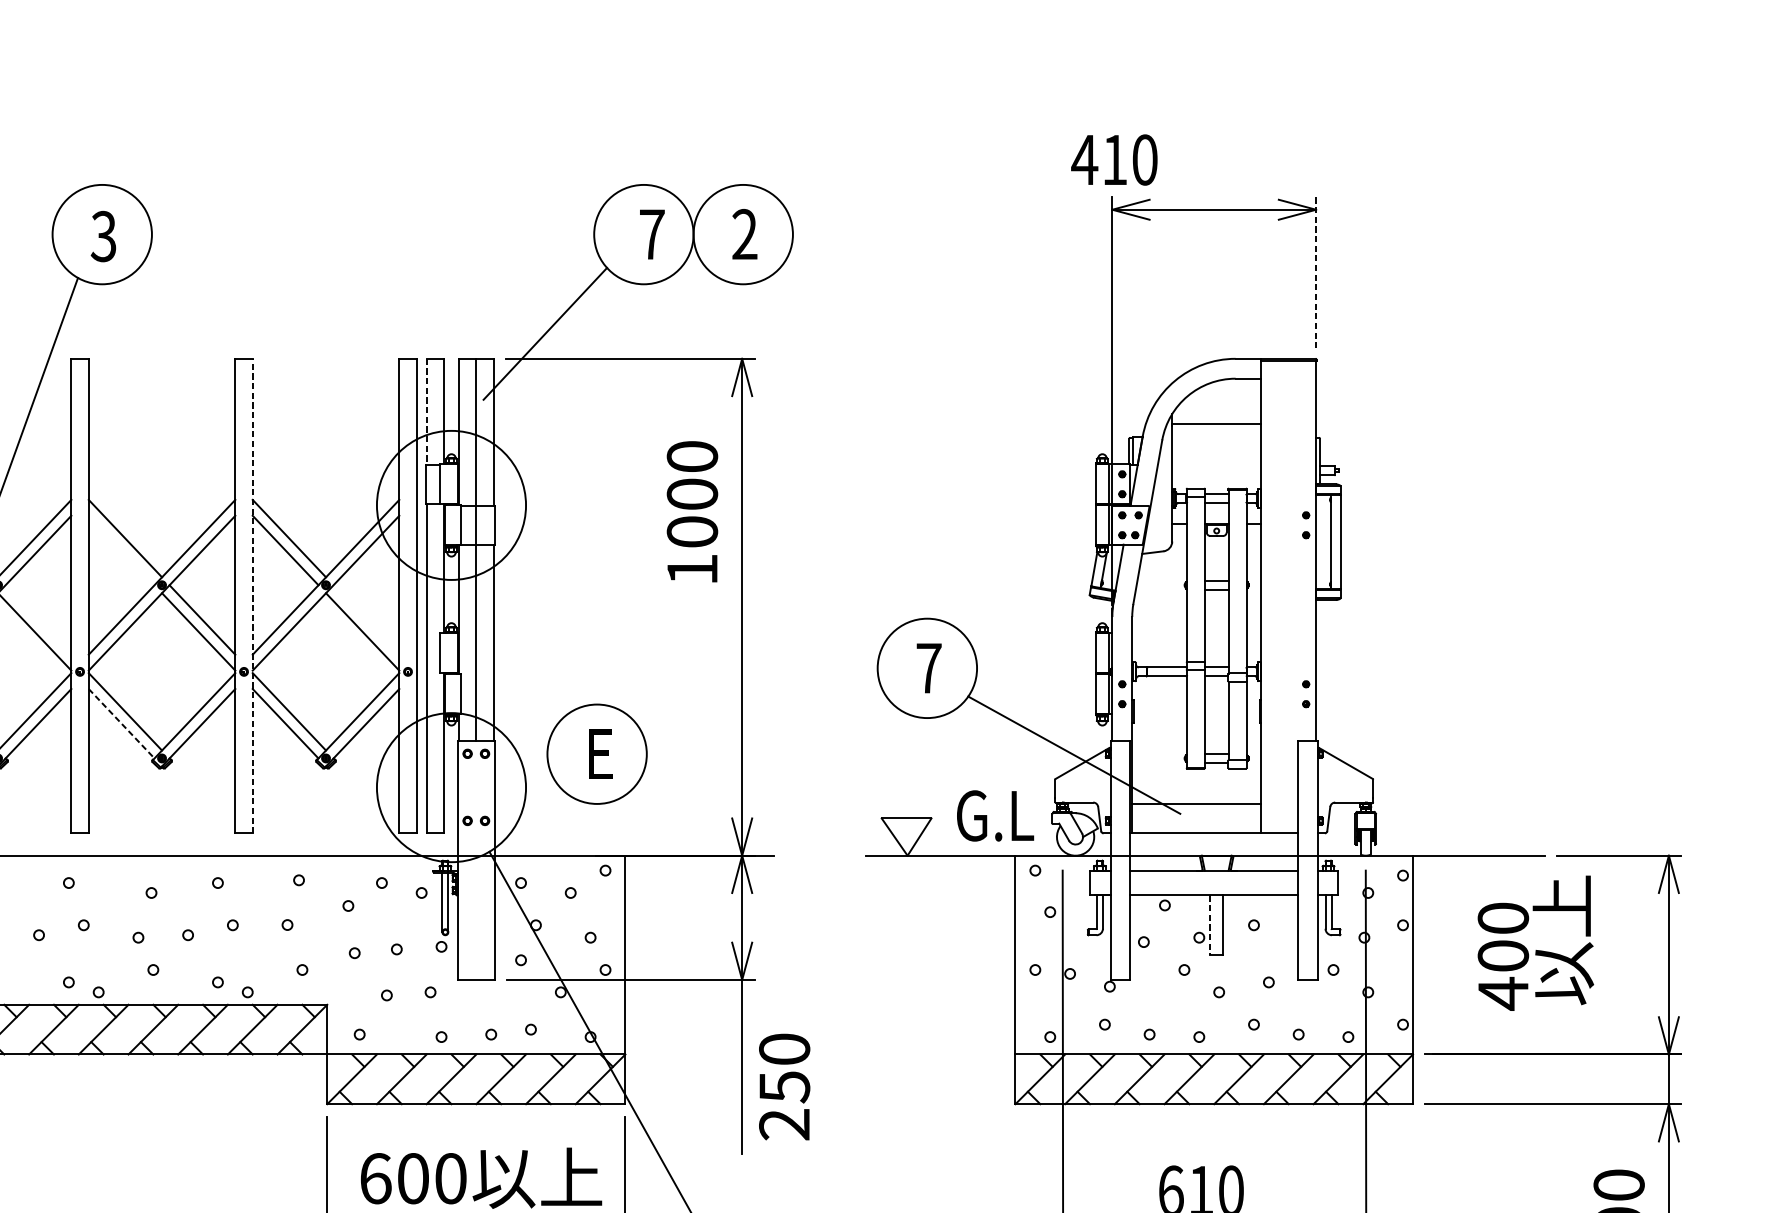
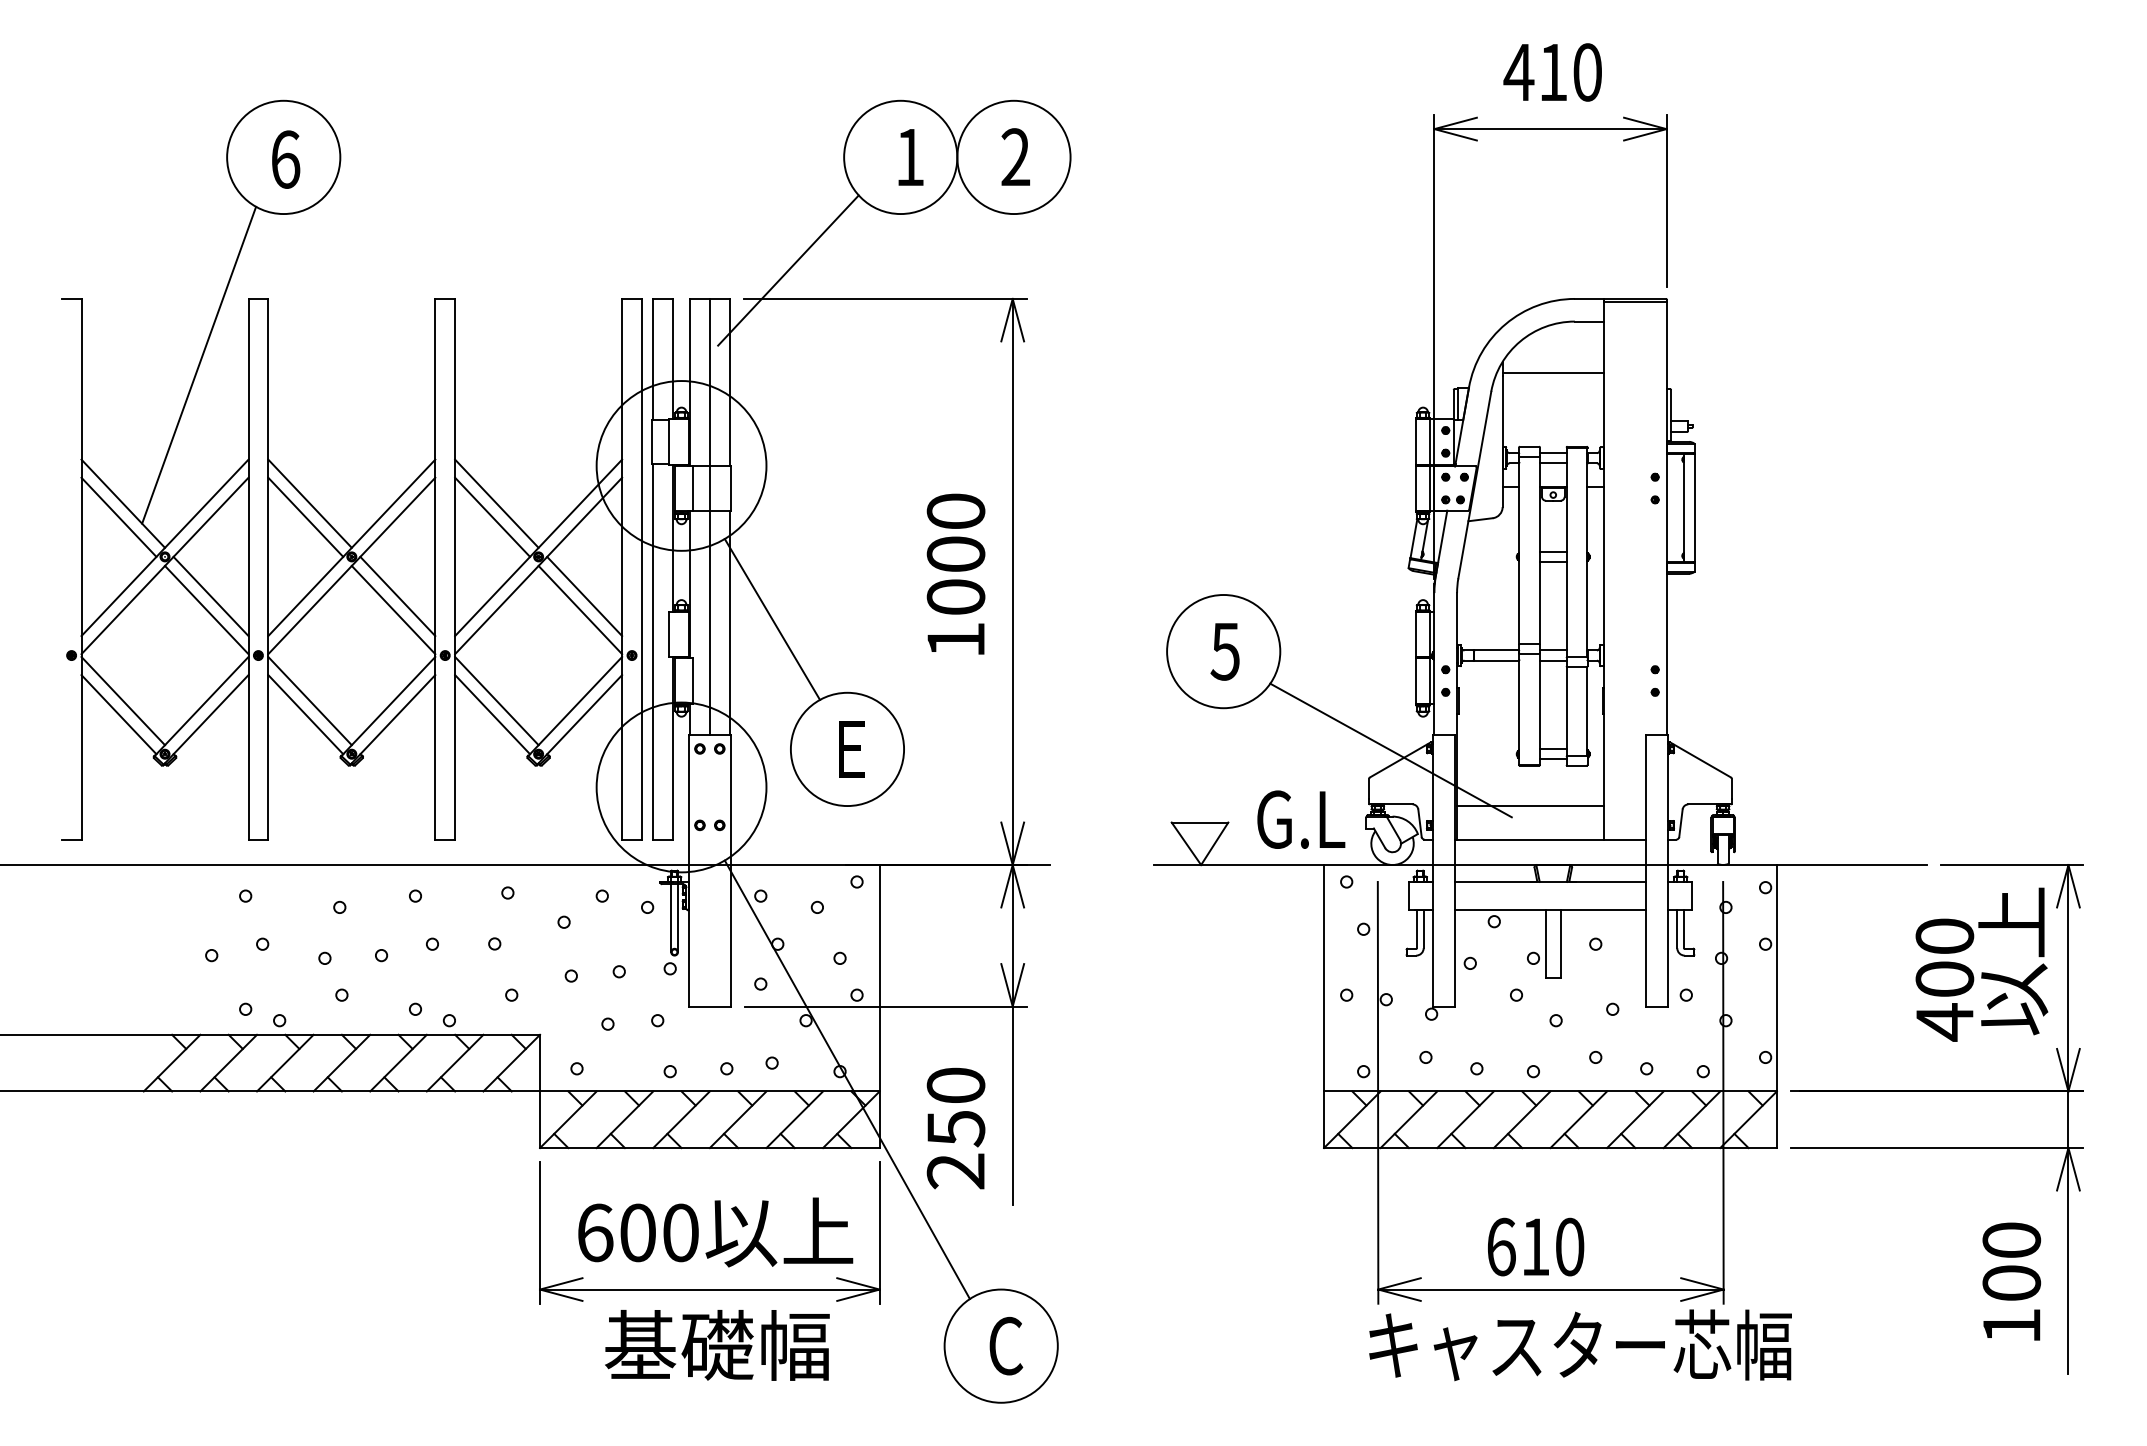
text: (1114, 160) -> (1552, 72), moved
text: (652, 234) -> (910, 157), 7 -> 1
text: (103, 236) -> (285, 159), 3 -> 6
line: (1316, 272) -> (1666, 200), dashed -> solid
line: (426, 411) -> (653, 359), dashed -> solid
text: (691, 511) -> (955, 573), moved
line: (121, 549) -> (305, 516), added
line: (253, 595) -> (455, 568), dashed -> solid
line: (38, 620) -> (210, 596), added
line: (366, 620) -> (584, 596), added
line: (531, 640) -> (772, 619), added
text: (928, 668) -> (1224, 651), 7 -> 5
line: (122, 724) -> (306, 715), dashed -> solid
line: (1210, 925) -> (1546, 944), dashed -> solid
text: (1535, 943) -> (1981, 964), moved
text: (784, 1087) -> (955, 1128), moved

